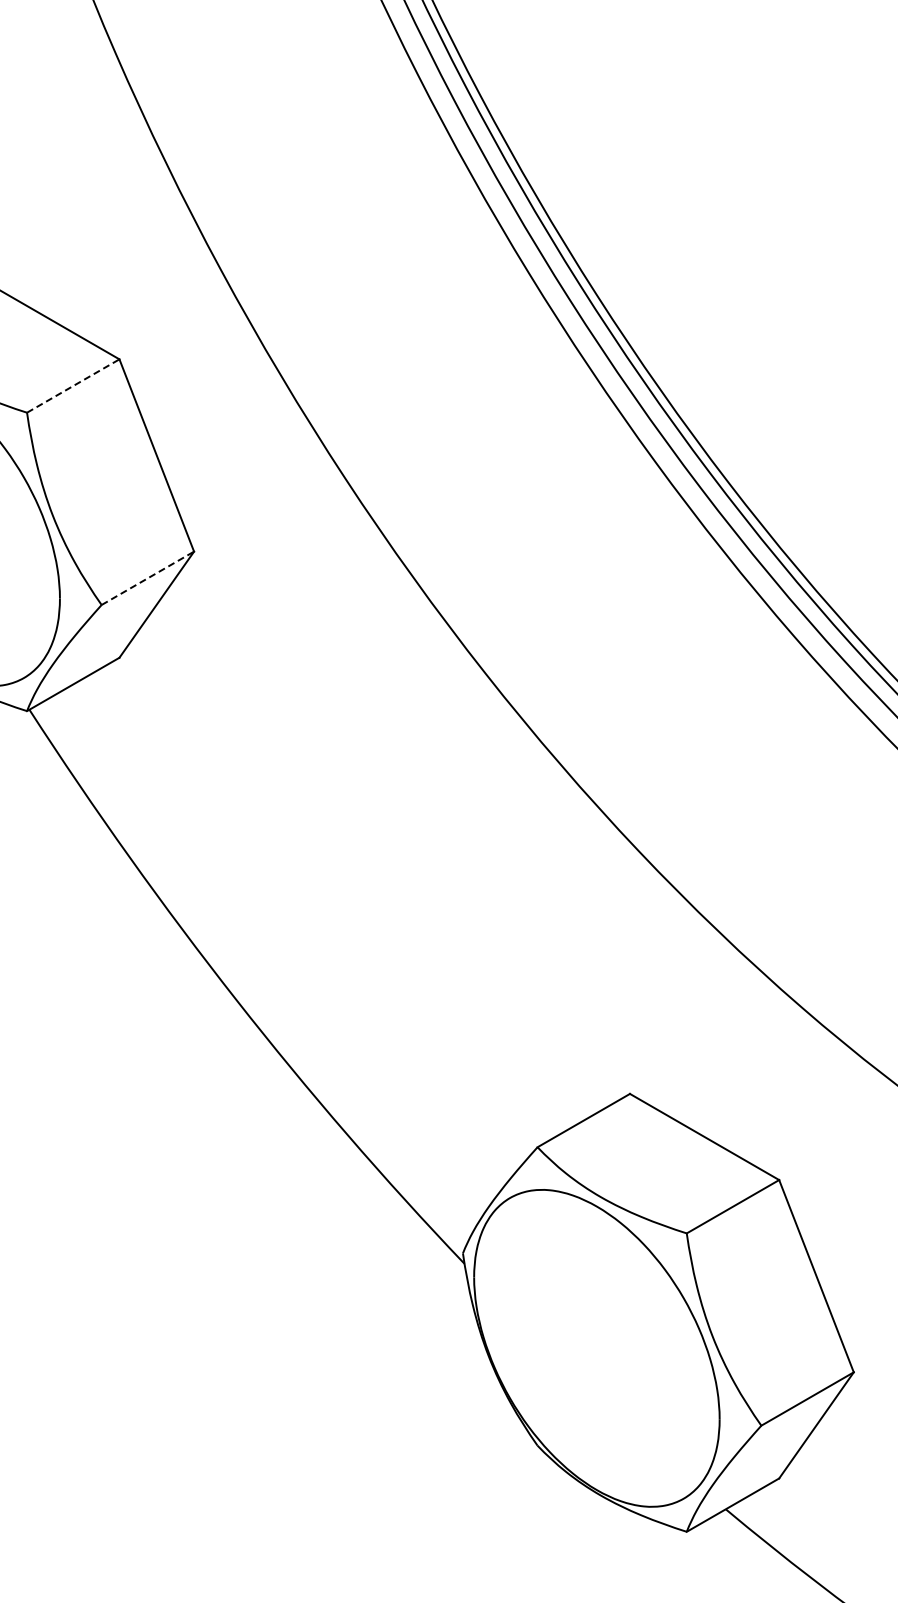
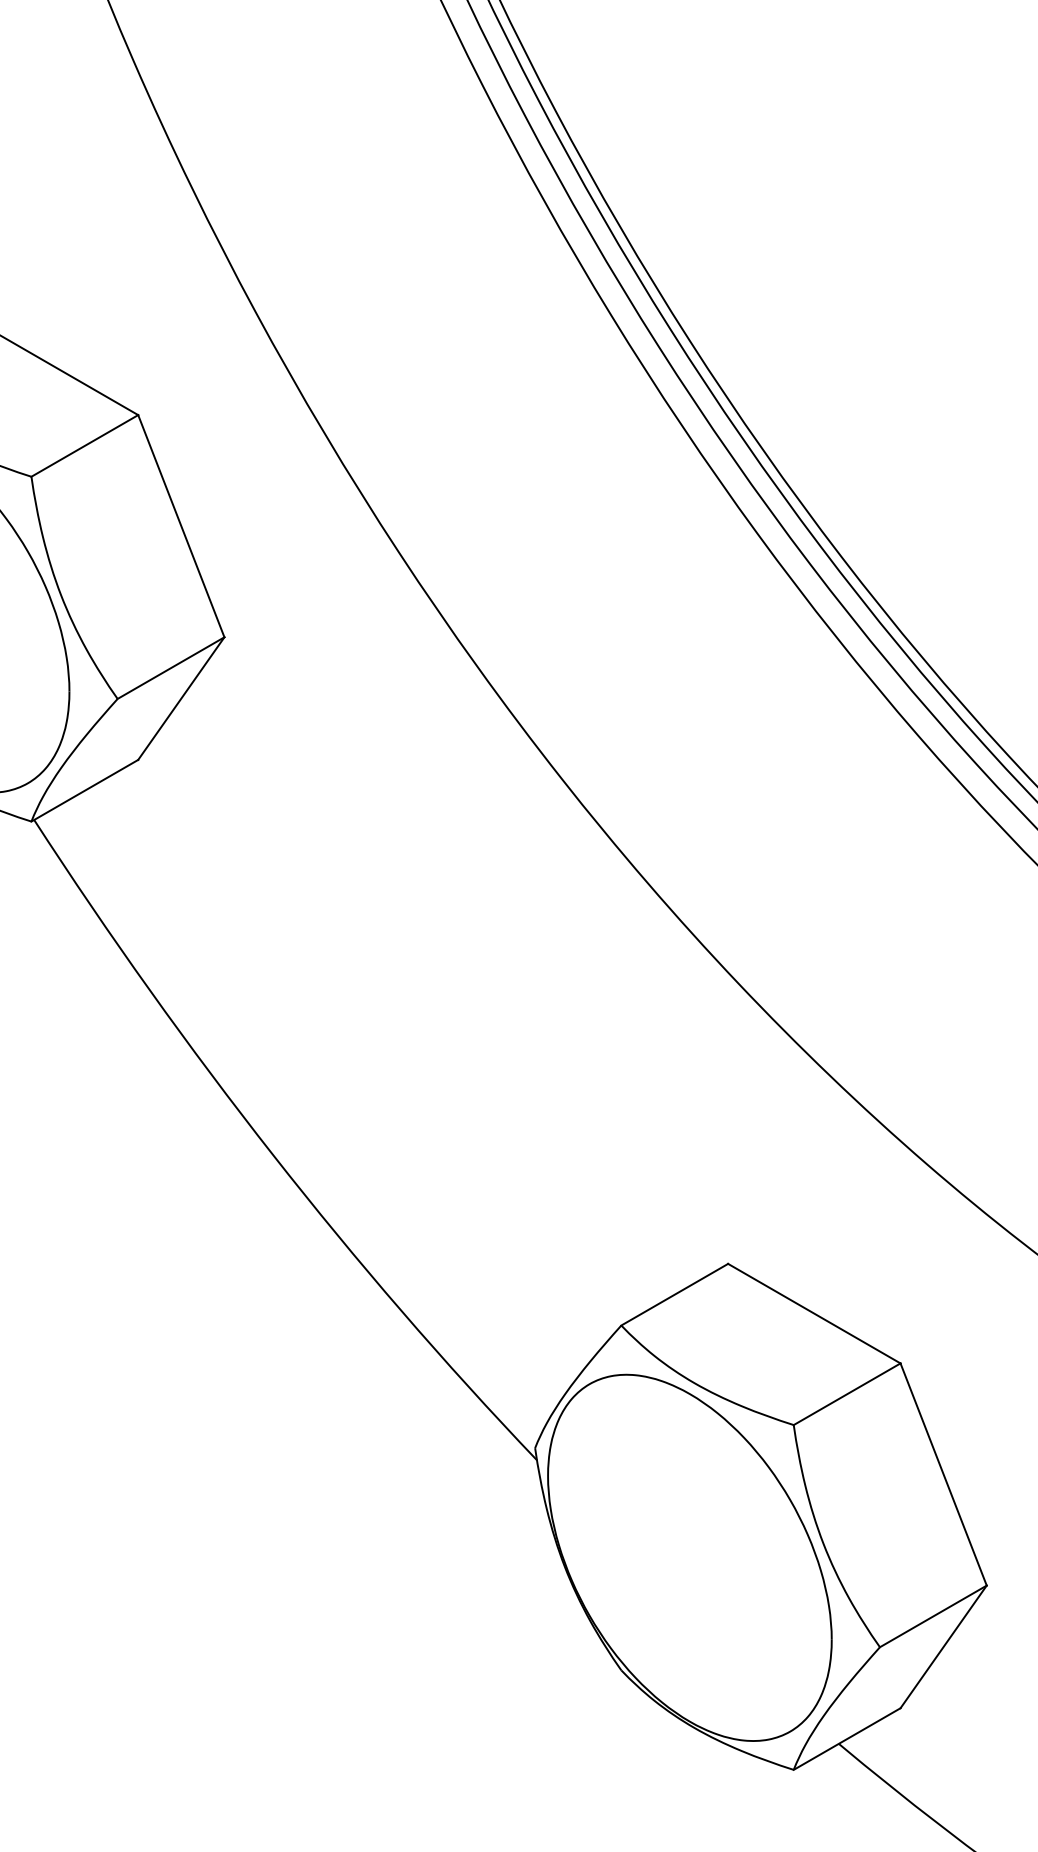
line: (73, 385) -> (85, 445), dashed -> solid
line: (148, 578) -> (171, 668), dashed -> solid

